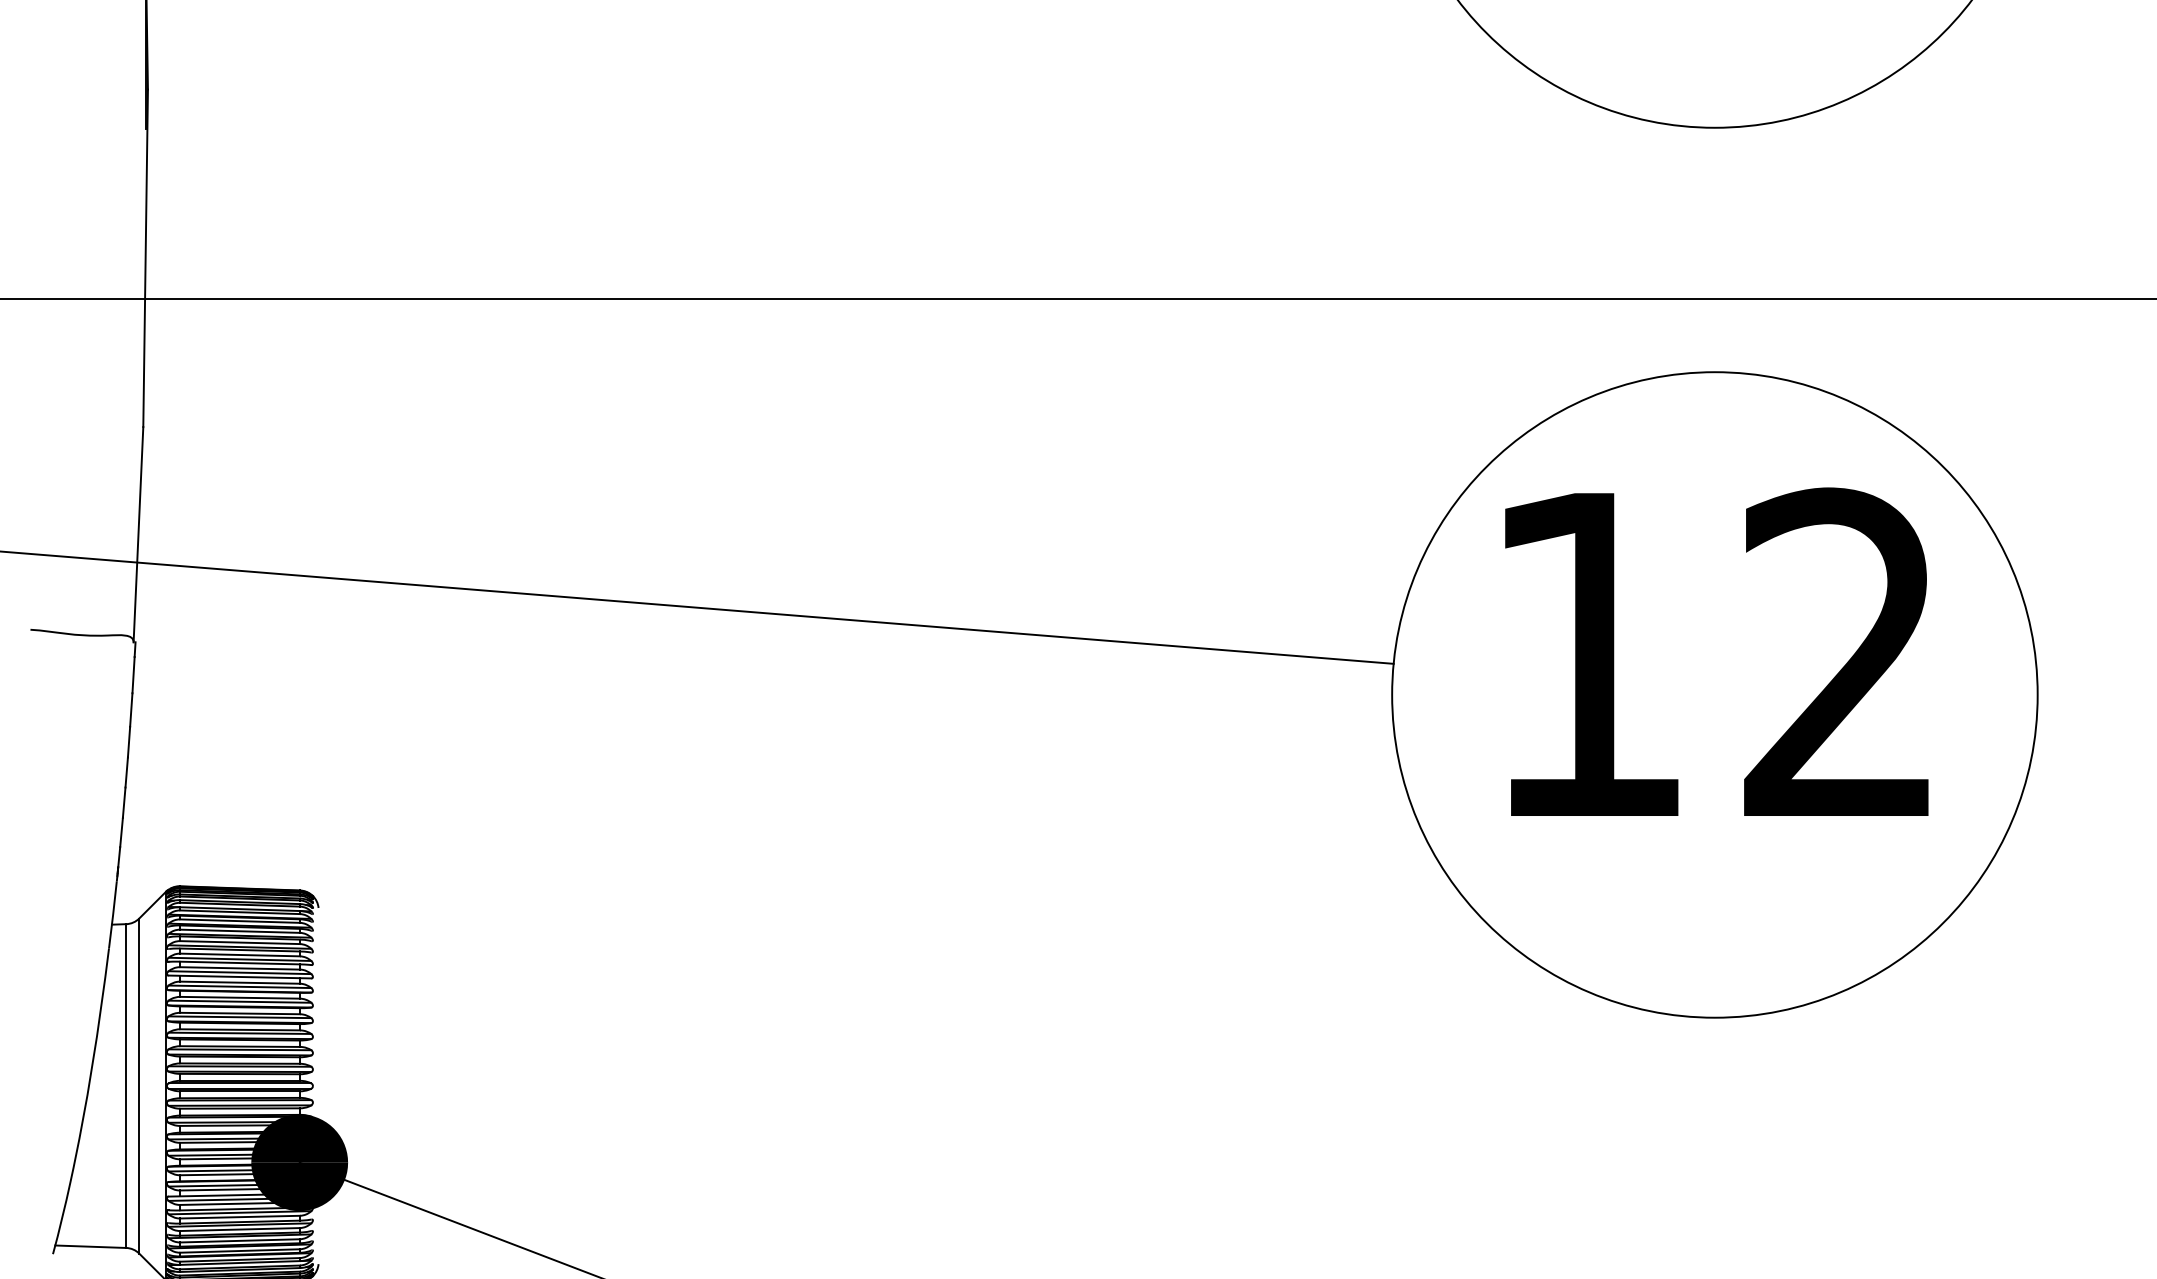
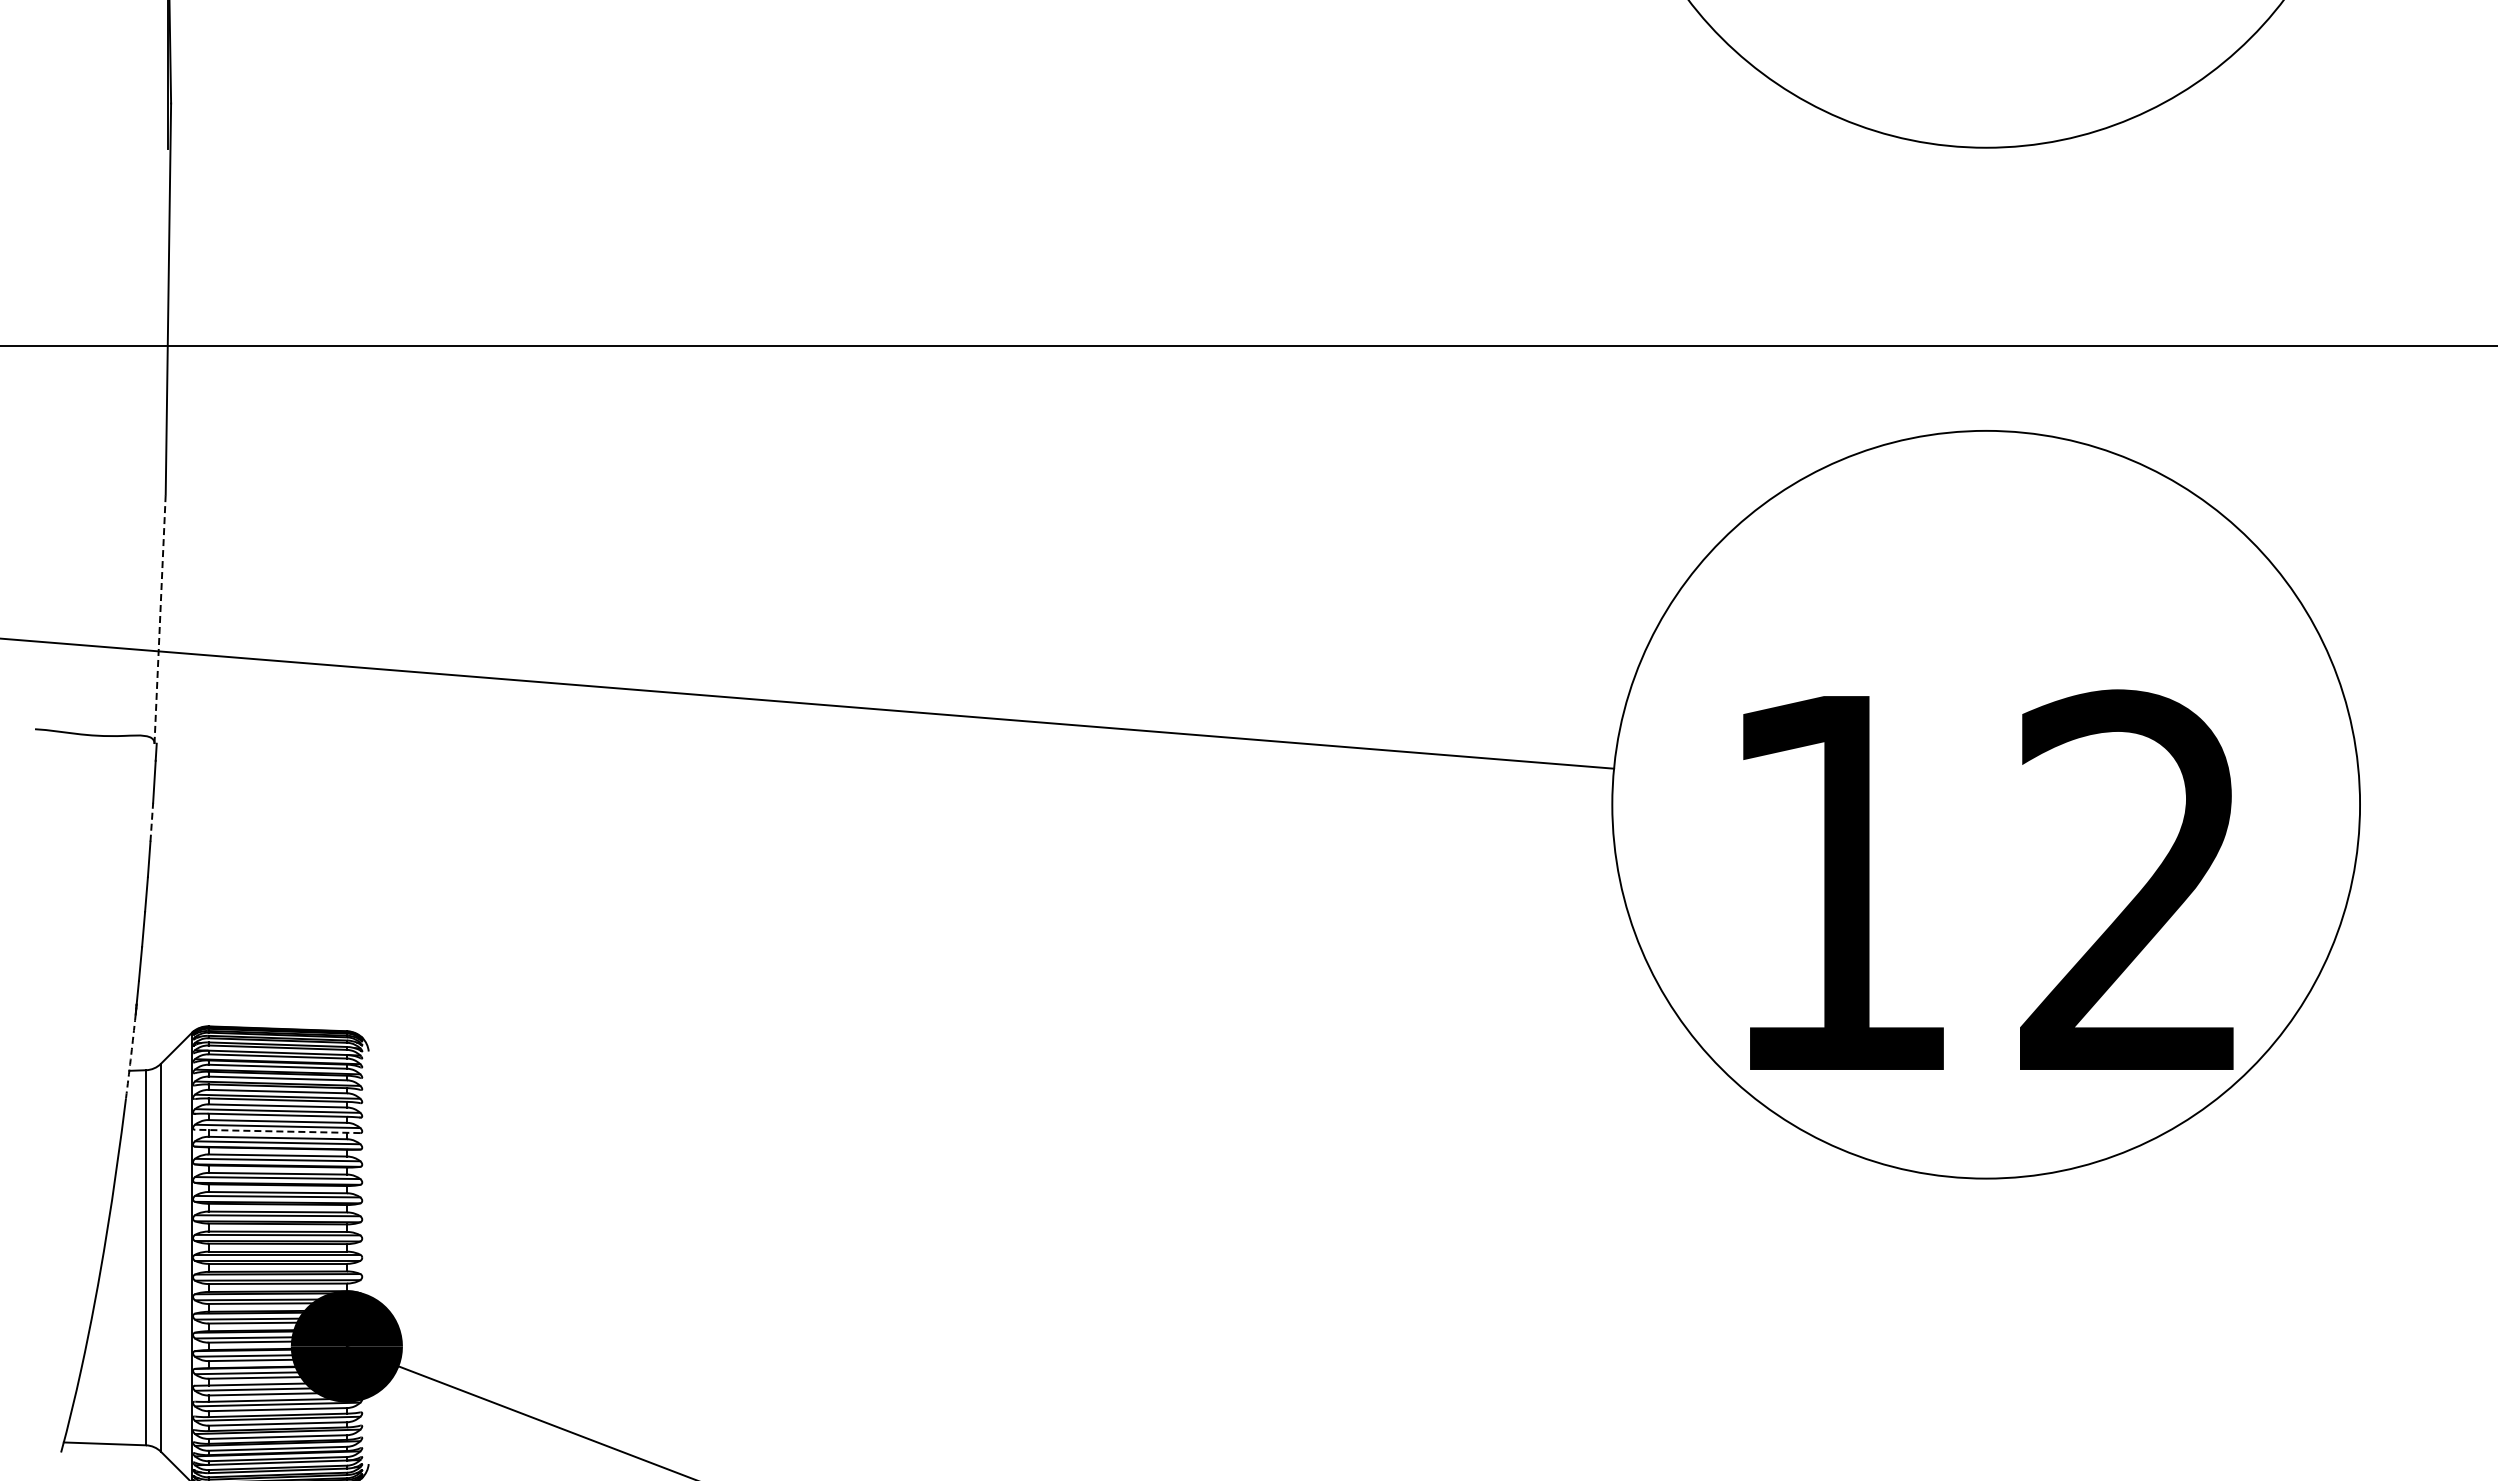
line: (138, 535) -> (160, 619), solid -> dashed
text: (1716, 651) -> (1988, 879), moved
line: (131, 709) -> (151, 821), solid -> dashed
arc: (112, 914) -> (130, 1059), solid -> dashed
line: (239, 977) -> (277, 1131), solid -> dashed

